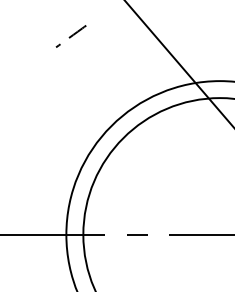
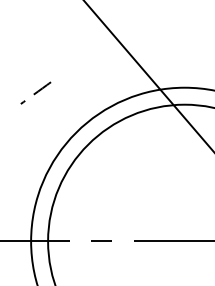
part: (70, 36) -> (35, 93), moved

